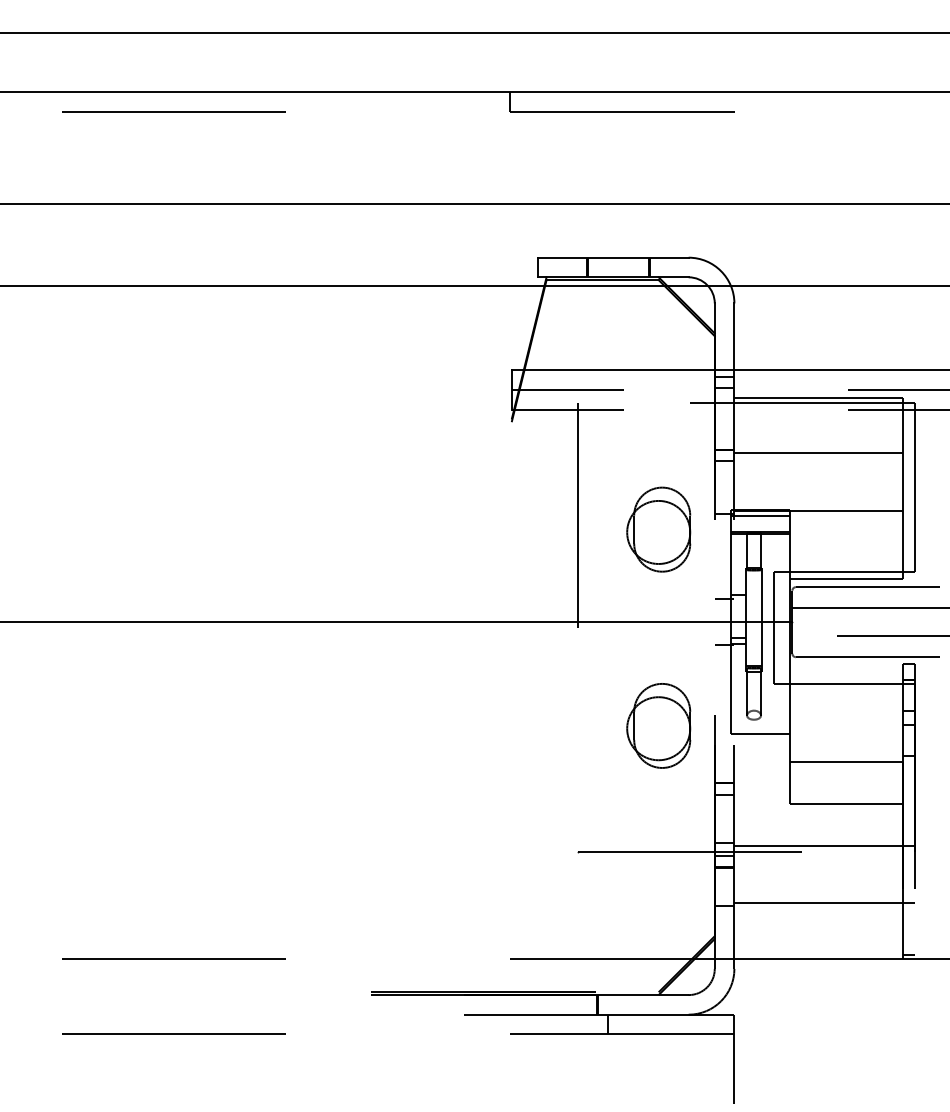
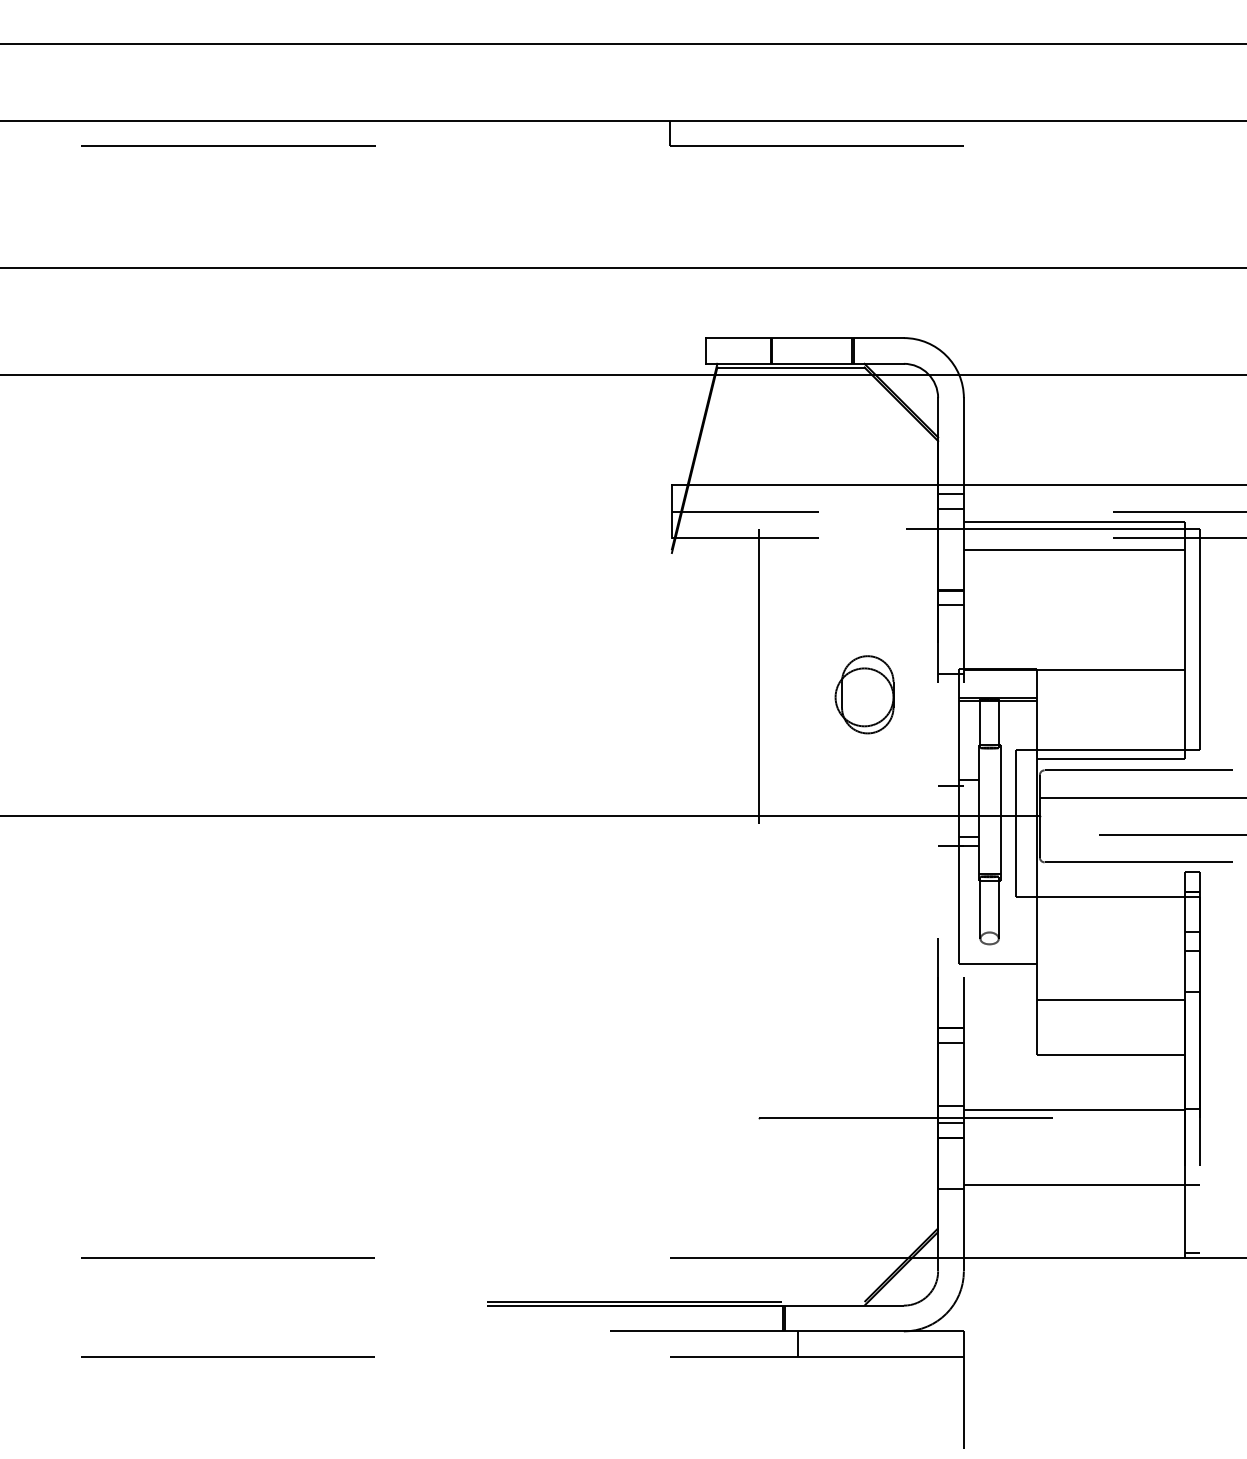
line: (817, 453) -> (1073, 549), moved
line: (760, 516) -> (998, 677), removed
part: (658, 529) -> (864, 694), size x0.7
part: (658, 725) -> (864, 952), removed

